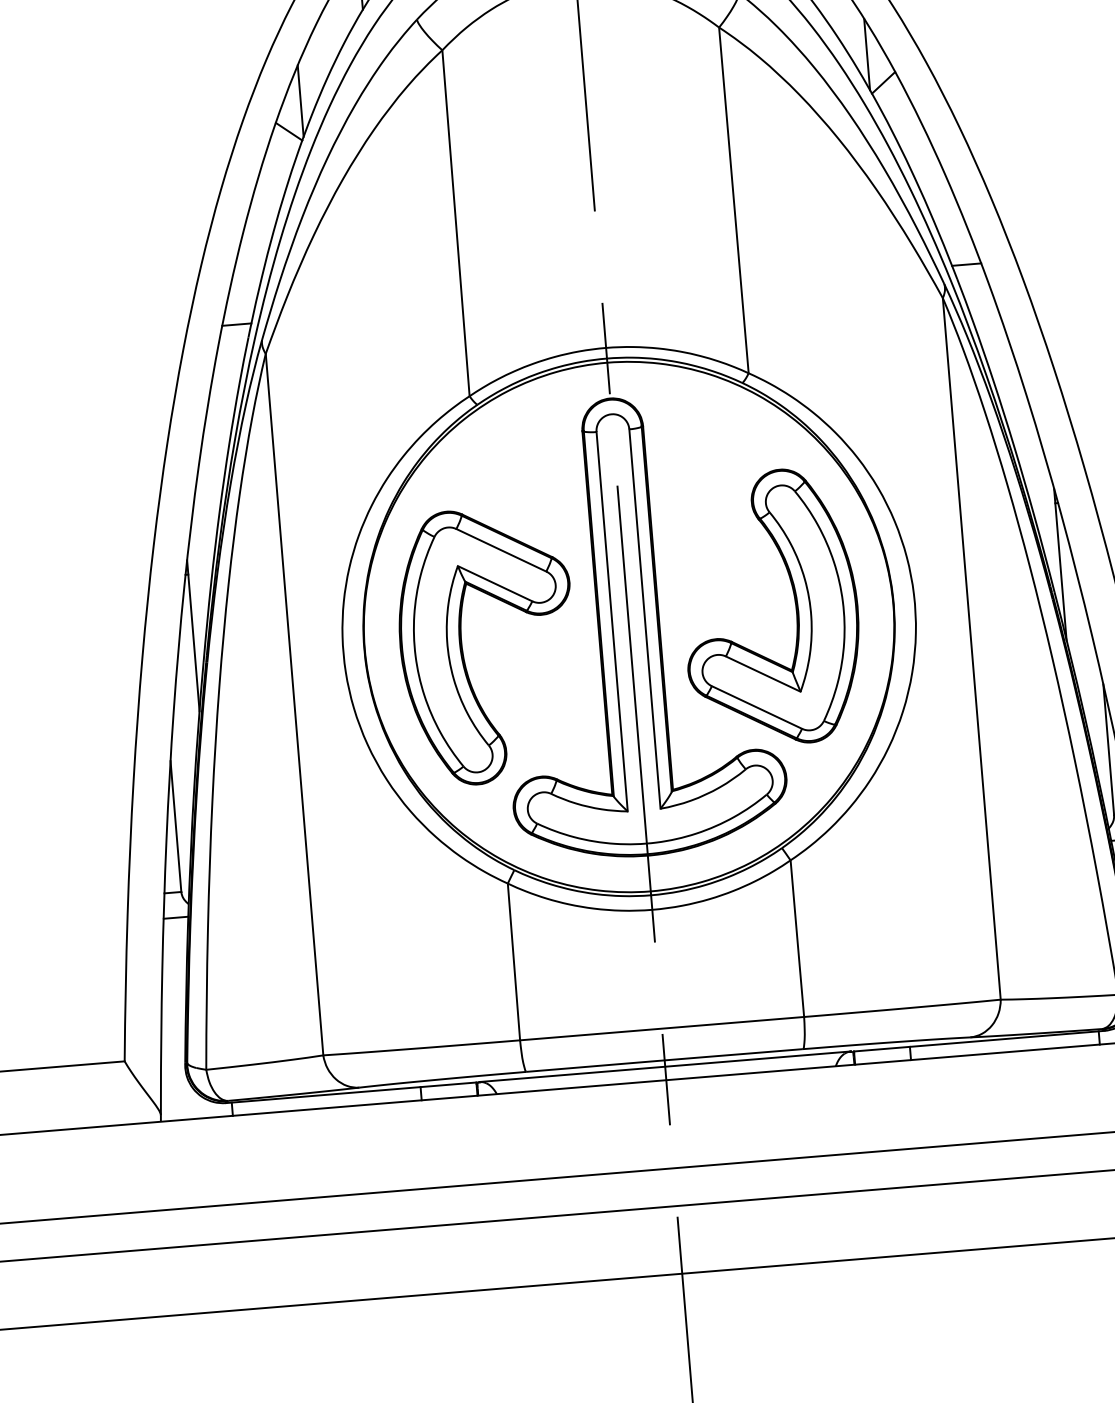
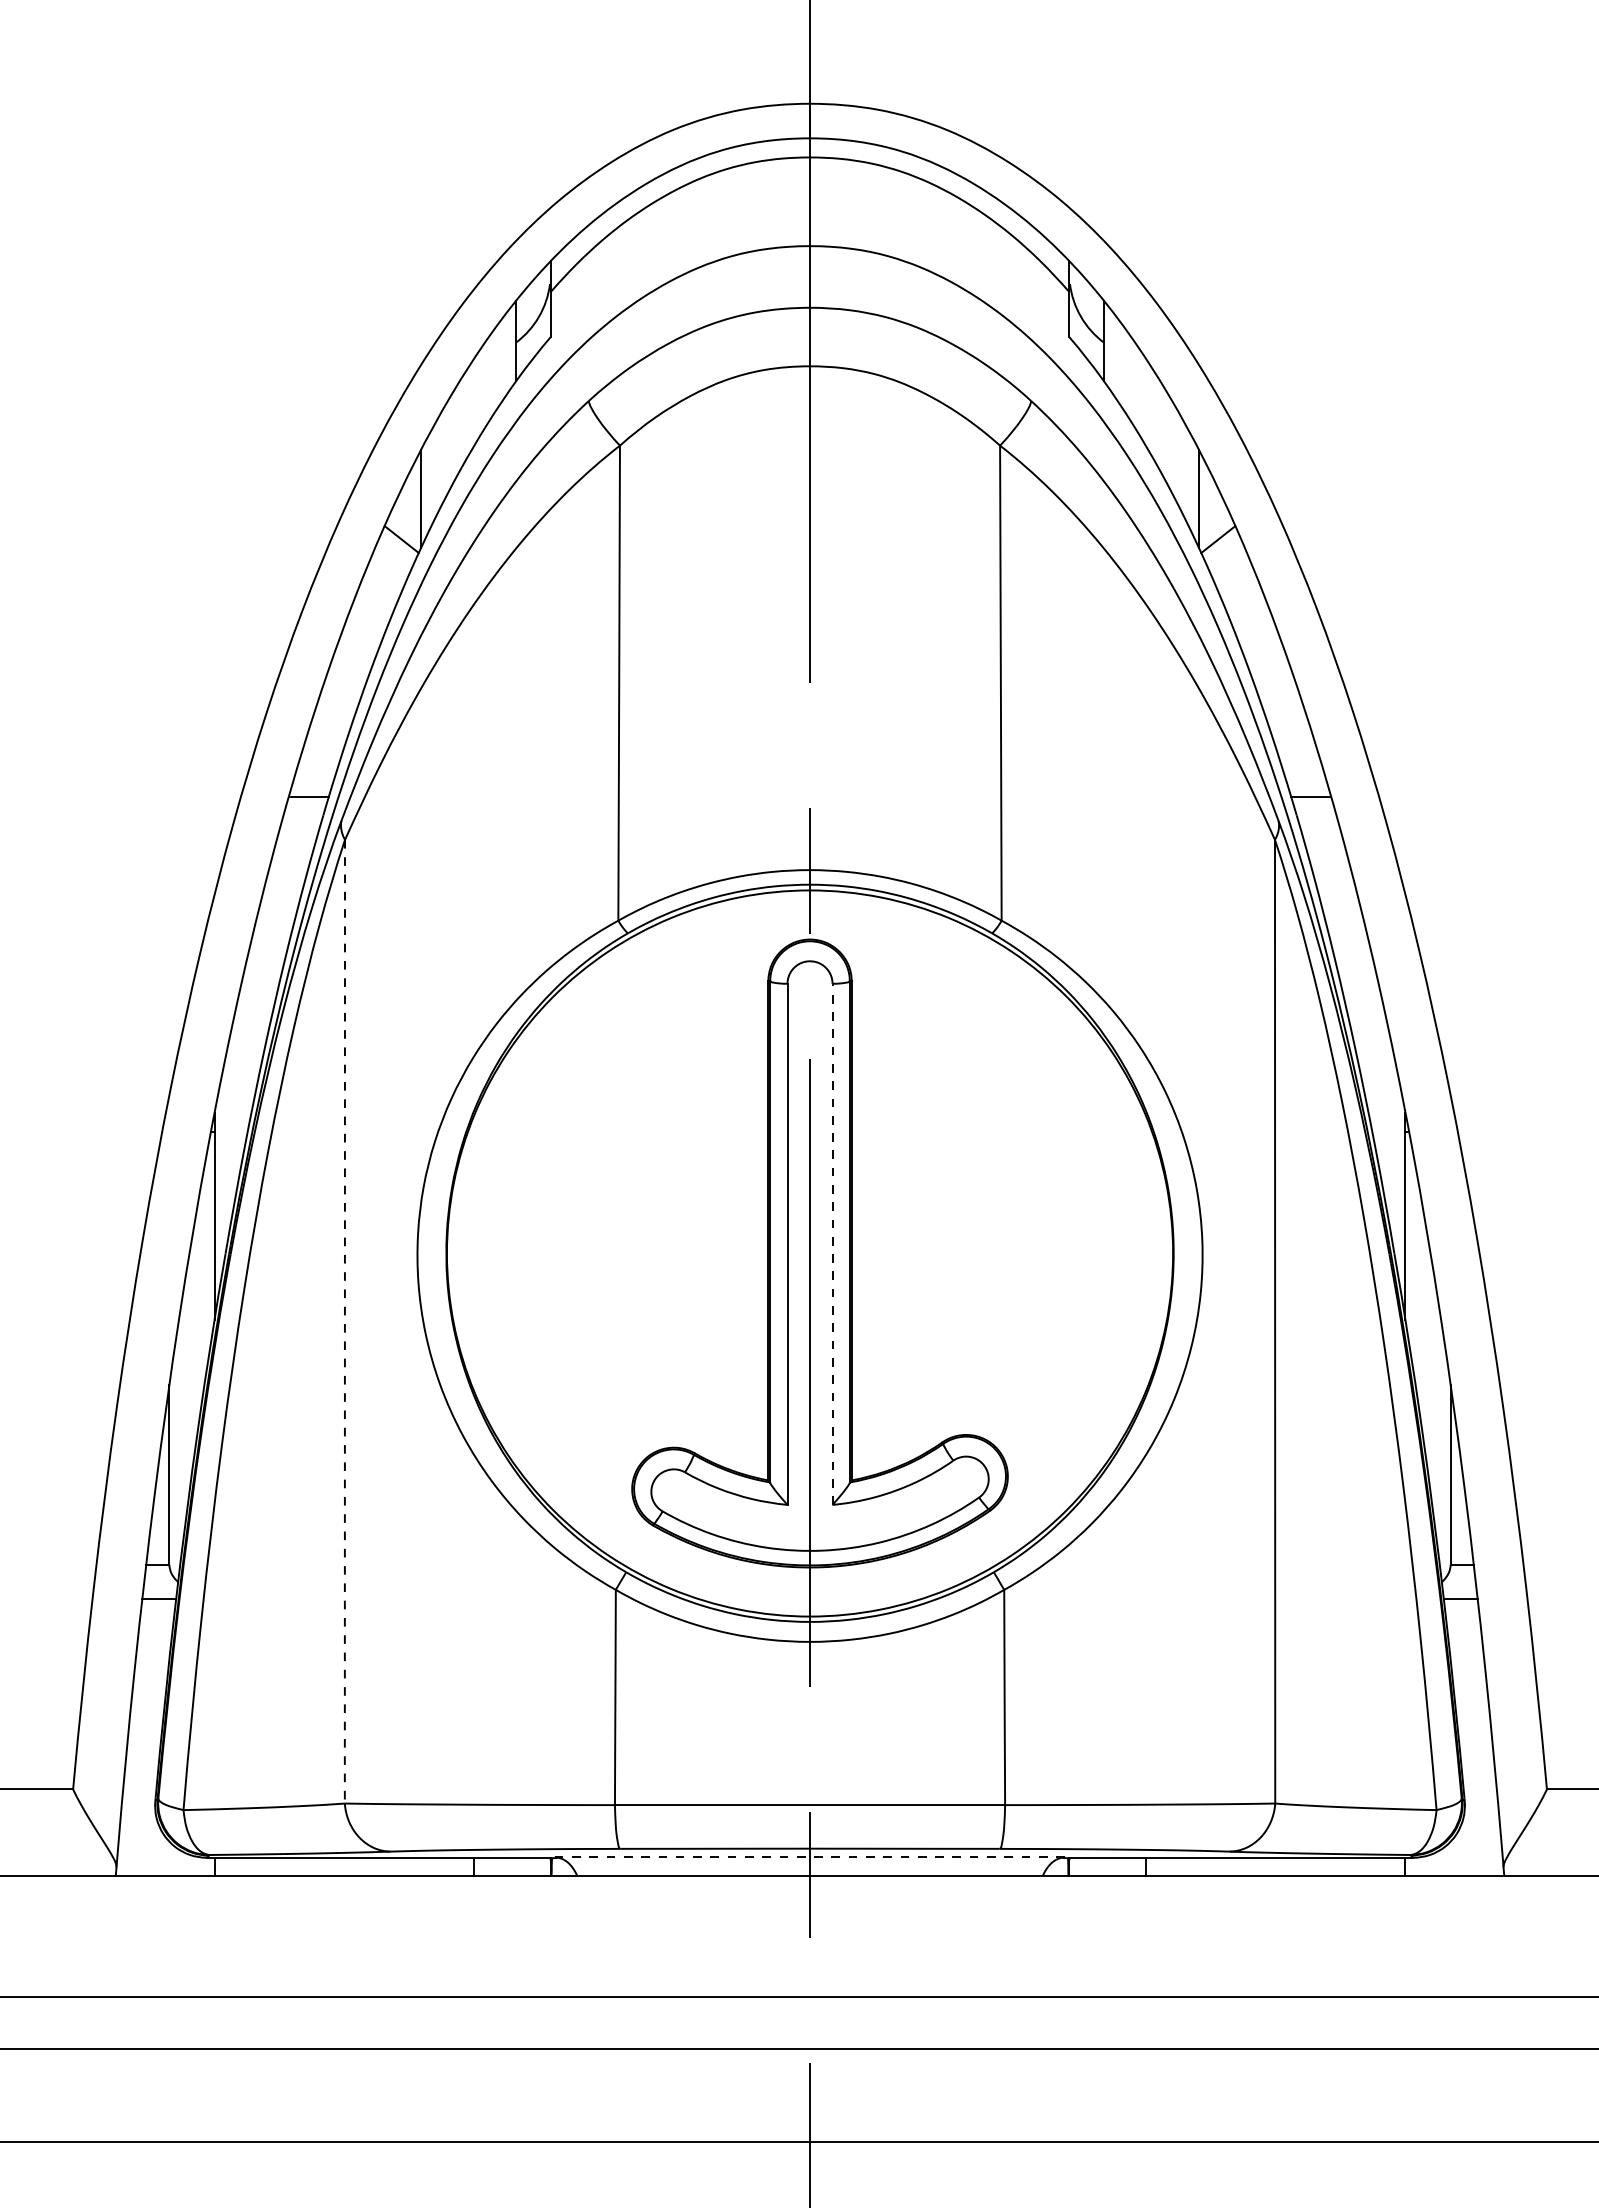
part: (795, 606) -> (1039, 1243), removed
line: (644, 619) -> (832, 1244), solid -> dashed
part: (462, 648) -> (580, 1263), removed
line: (294, 704) -> (344, 1321), solid -> dashed
line: (665, 1066) -> (810, 1857), solid -> dashed

